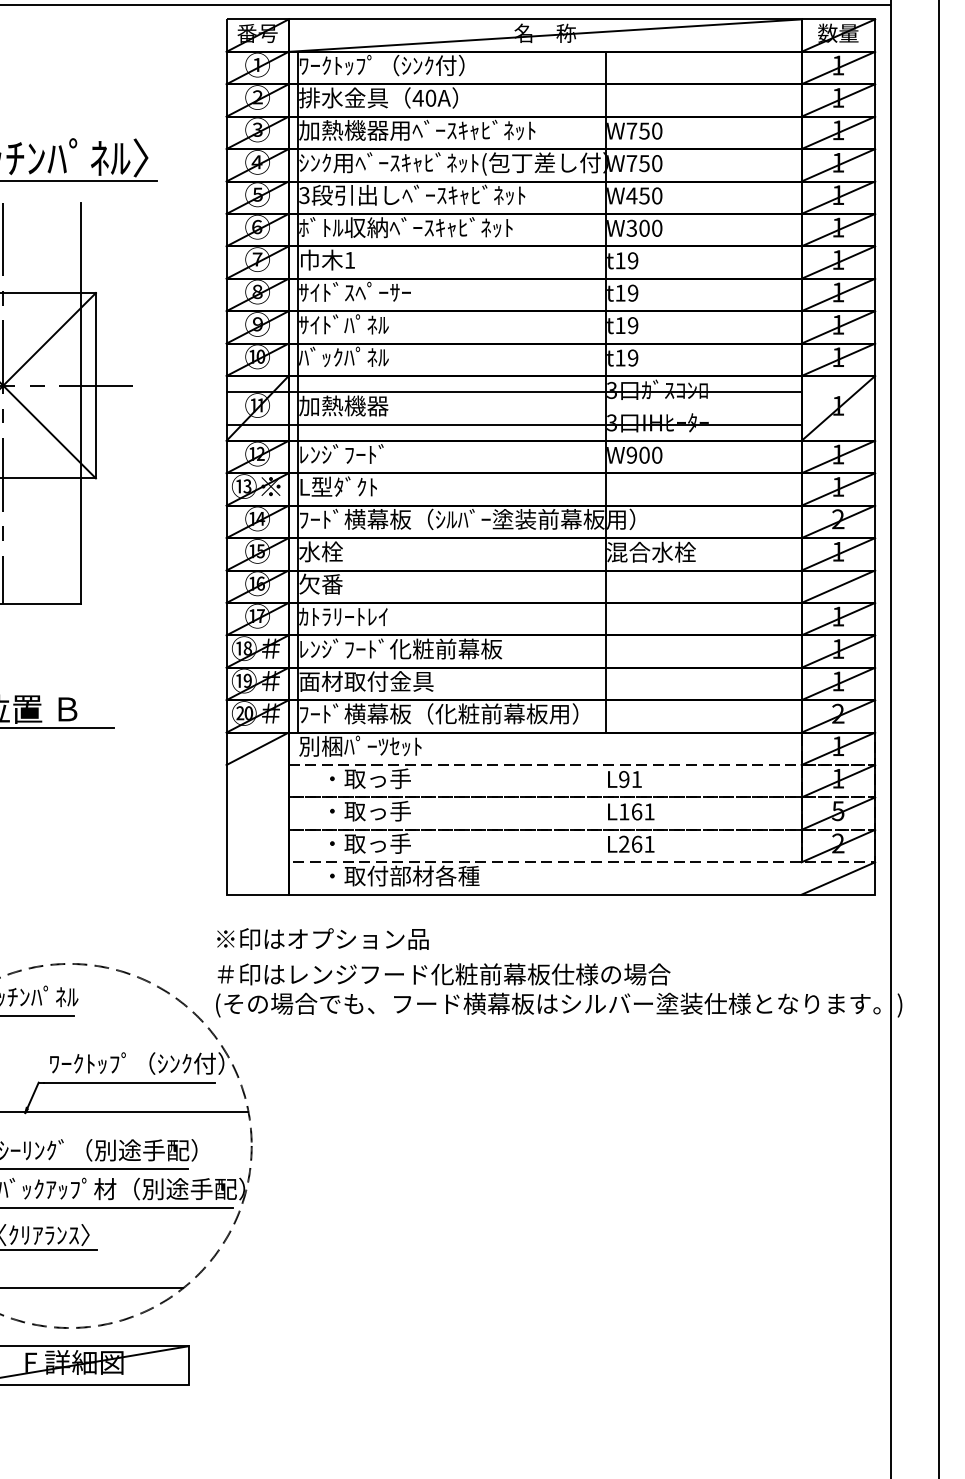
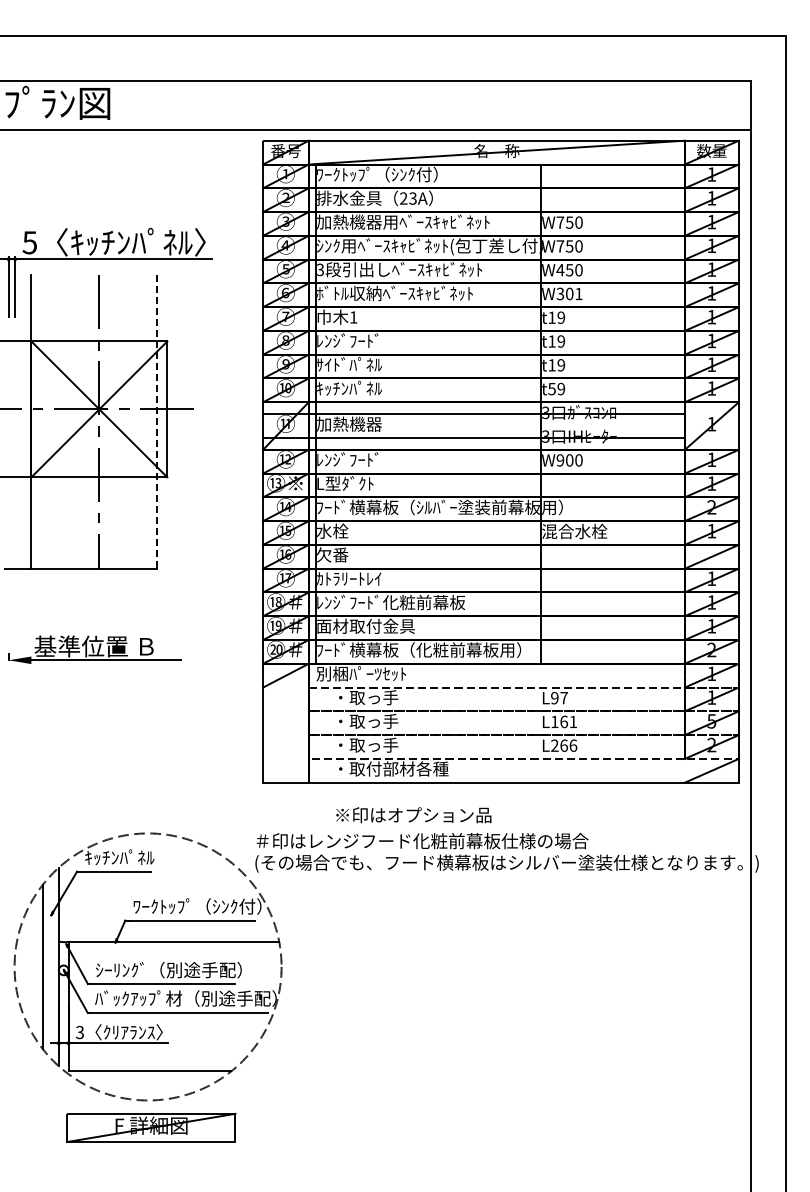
text: (423, 98) -> (407, 198), 40A -> 23A
text: (656, 227) -> (578, 293), W300 -> W301
text: (355, 291) -> (357, 340), ｻｲﾄﾞｽﾍﾟｰｻｰ -> ﾚﾝｼﾞﾌｰﾄﾞ
text: (321, 357) -> (332, 388), ﾊﾞｯｸﾊﾟﾈﾙ -> ｷｯﾁﾝﾊﾟﾈﾙ
text: (619, 358) -> (551, 389), t19 -> t59
line: (81, 403) -> (156, 422), solid -> dashed
text: (636, 779) -> (563, 698), L91 -> L97
text: (649, 844) -> (573, 745), L261 -> L266
text: (322, 939) -> (413, 815), moved

